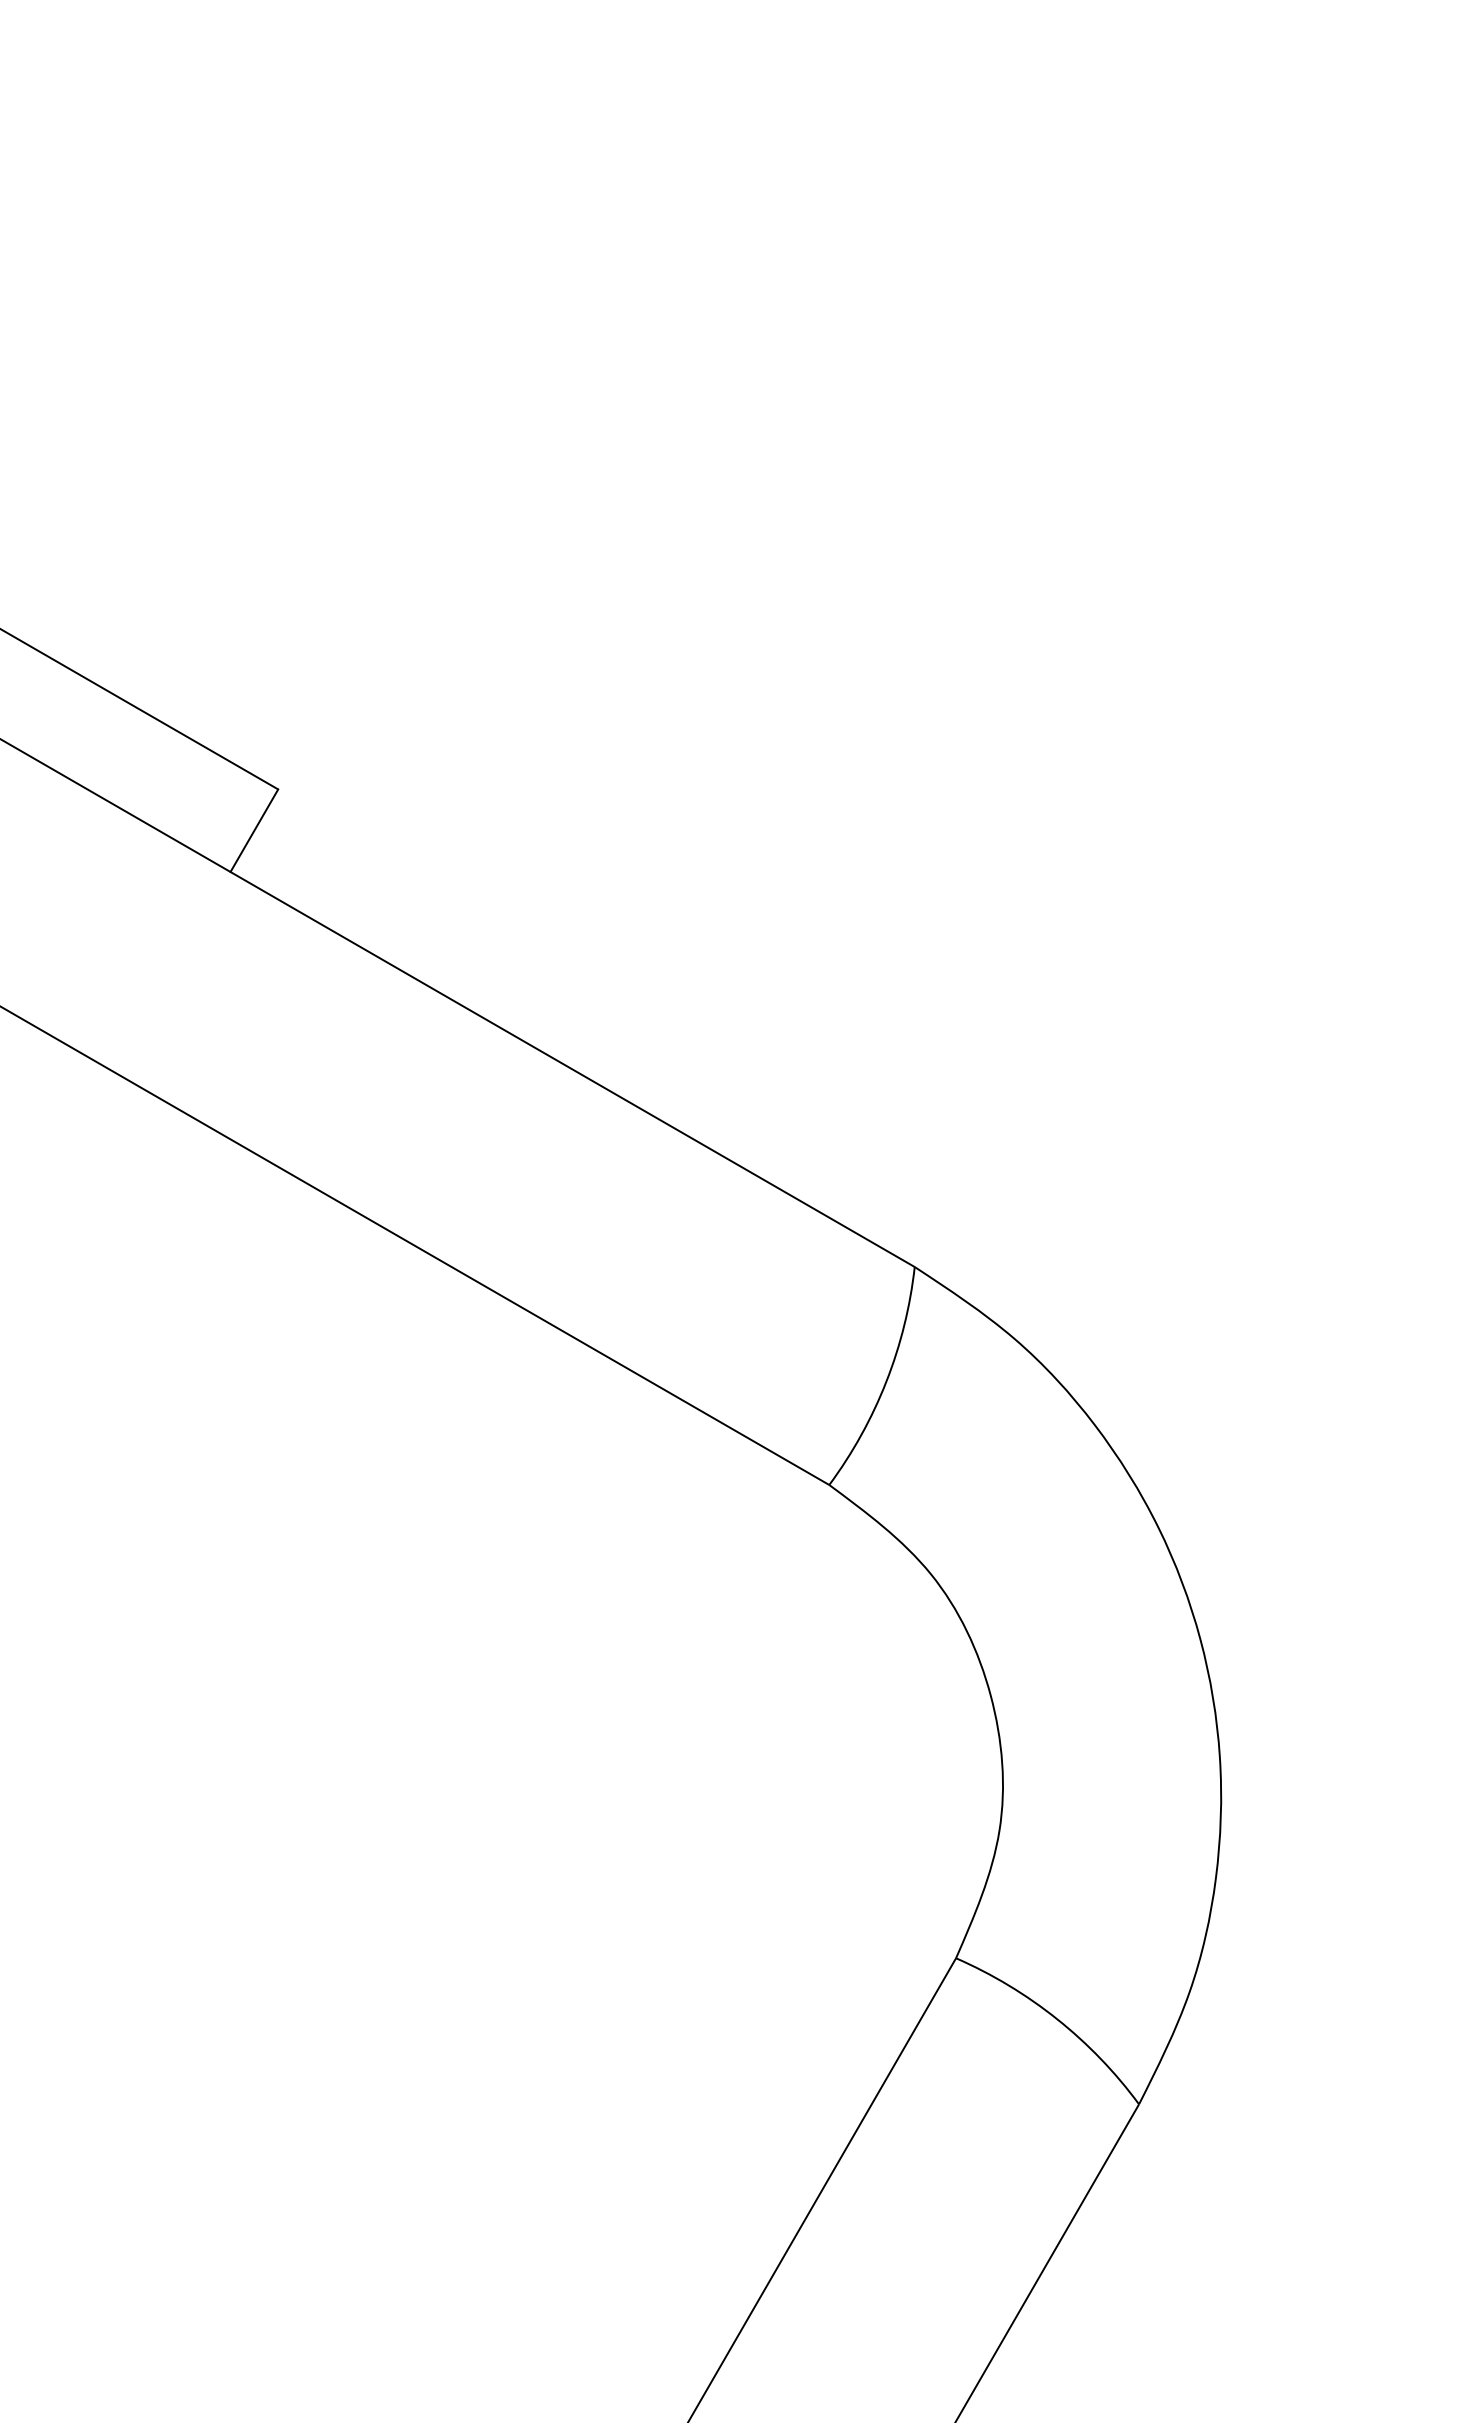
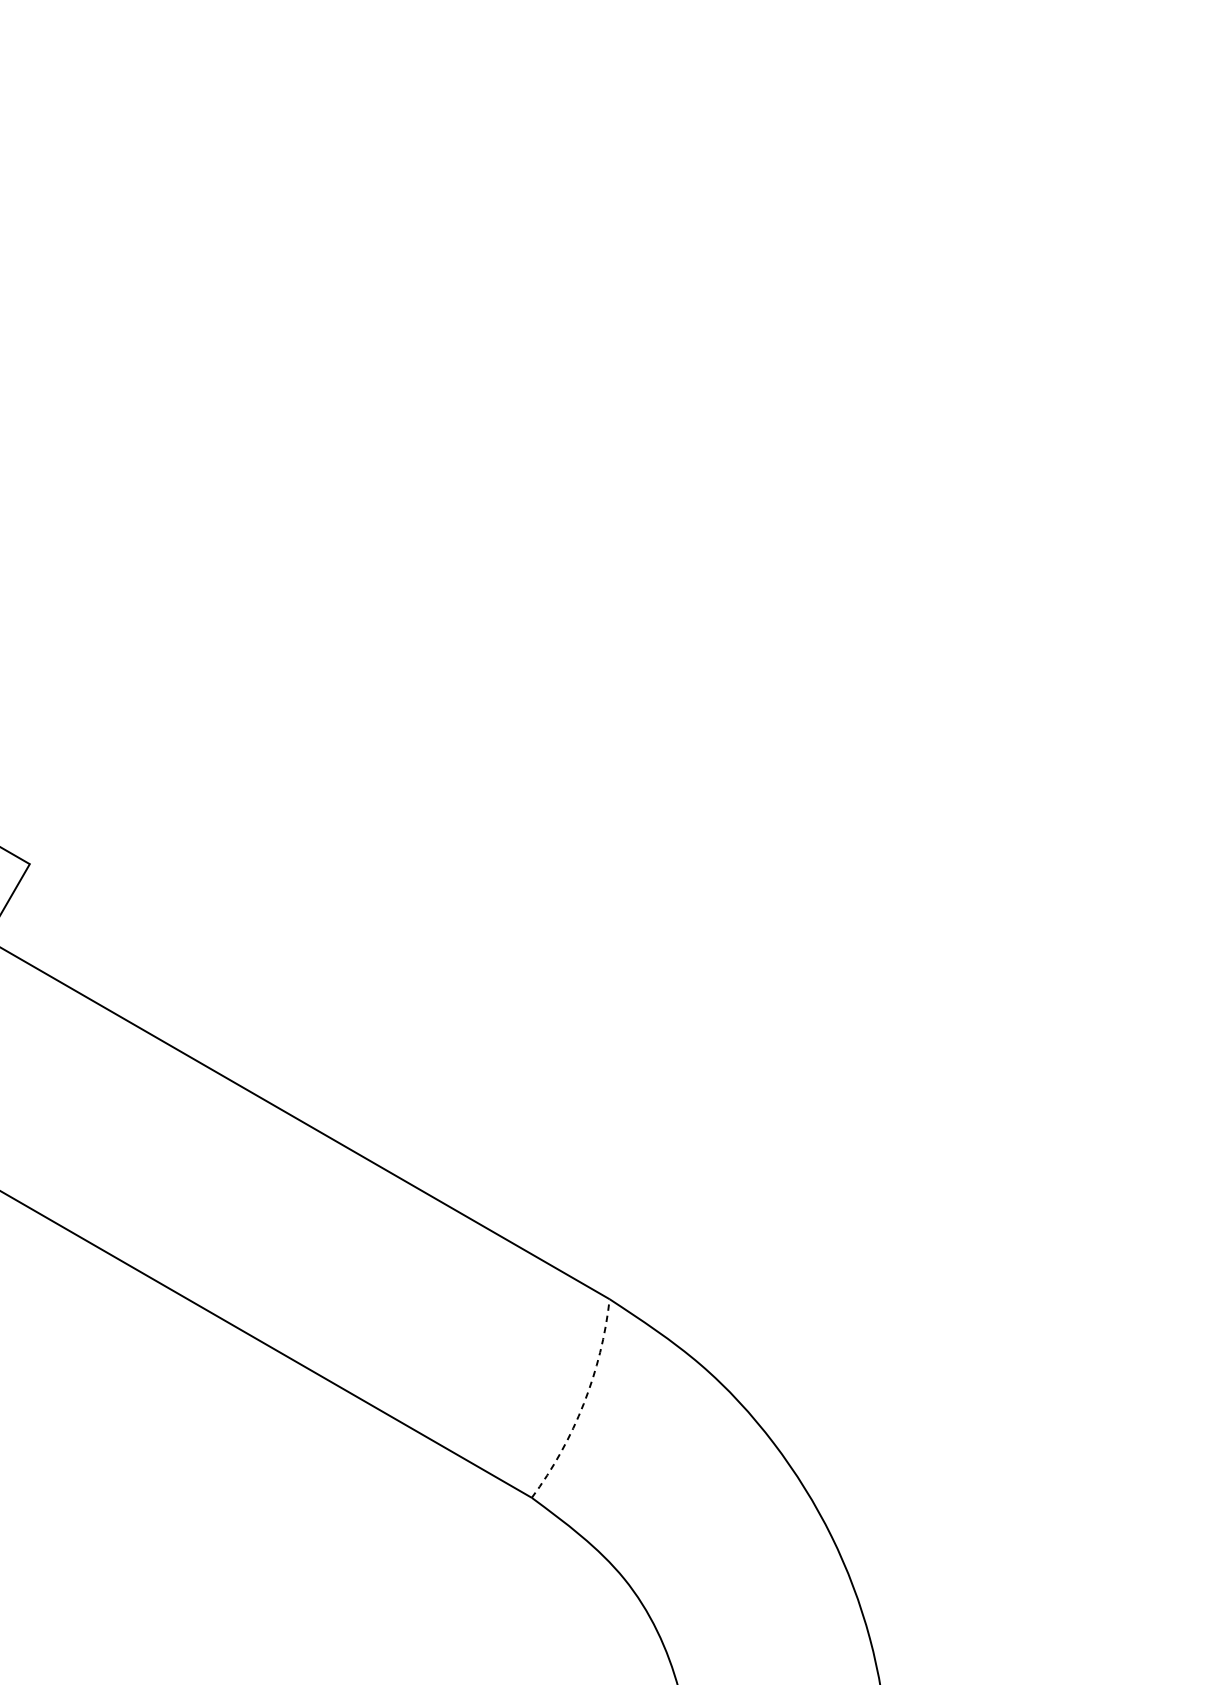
arc: (886, 1381) -> (583, 1403), solid -> dashed

